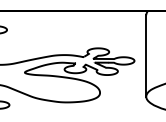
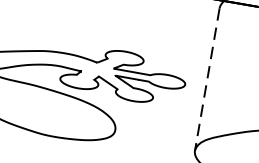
line: (146, 56) -> (207, 80), solid -> dashed

